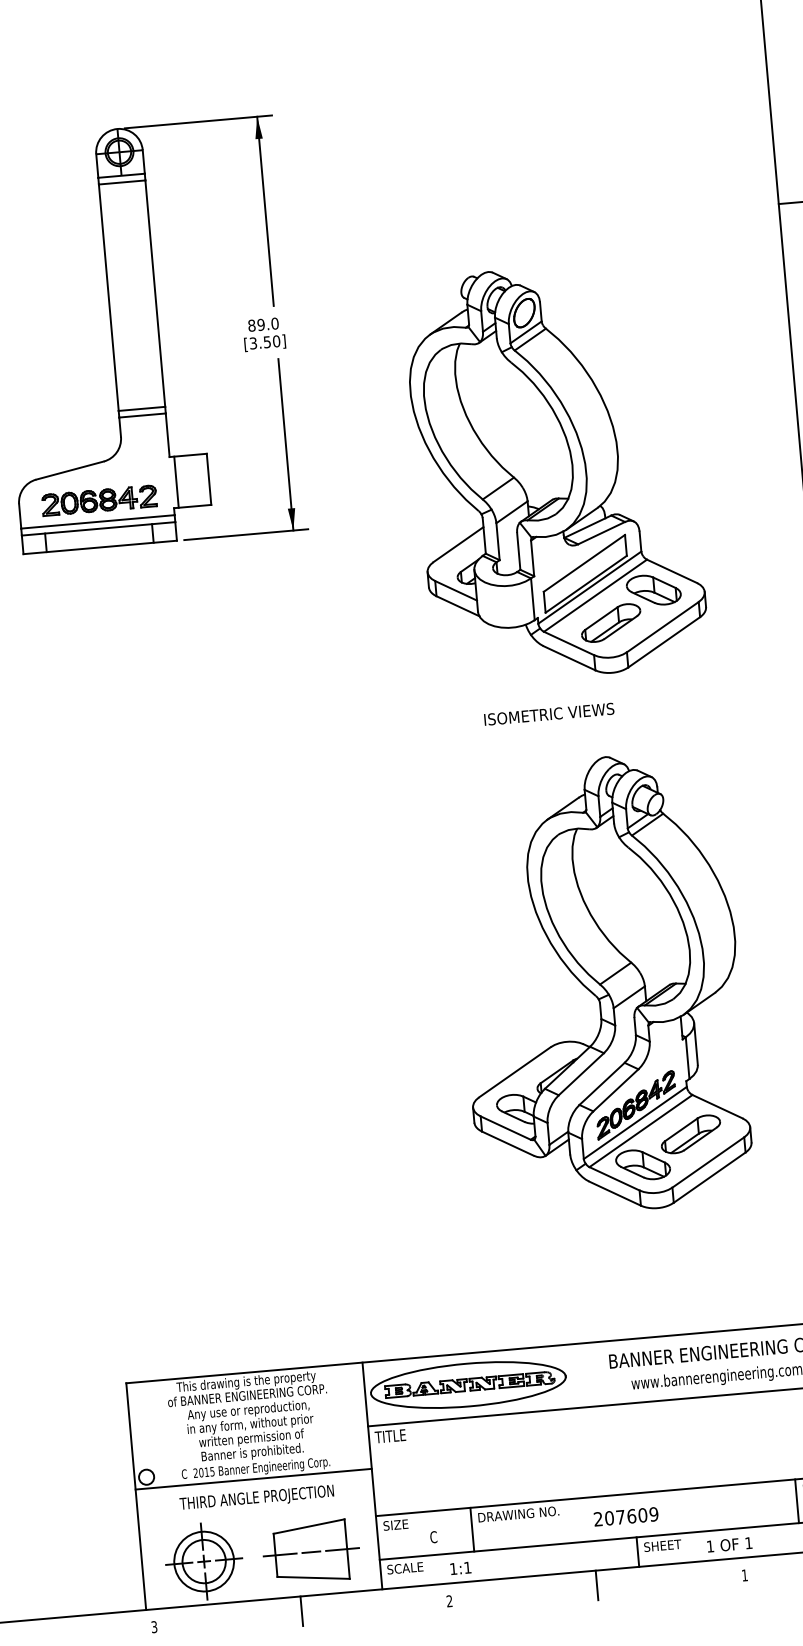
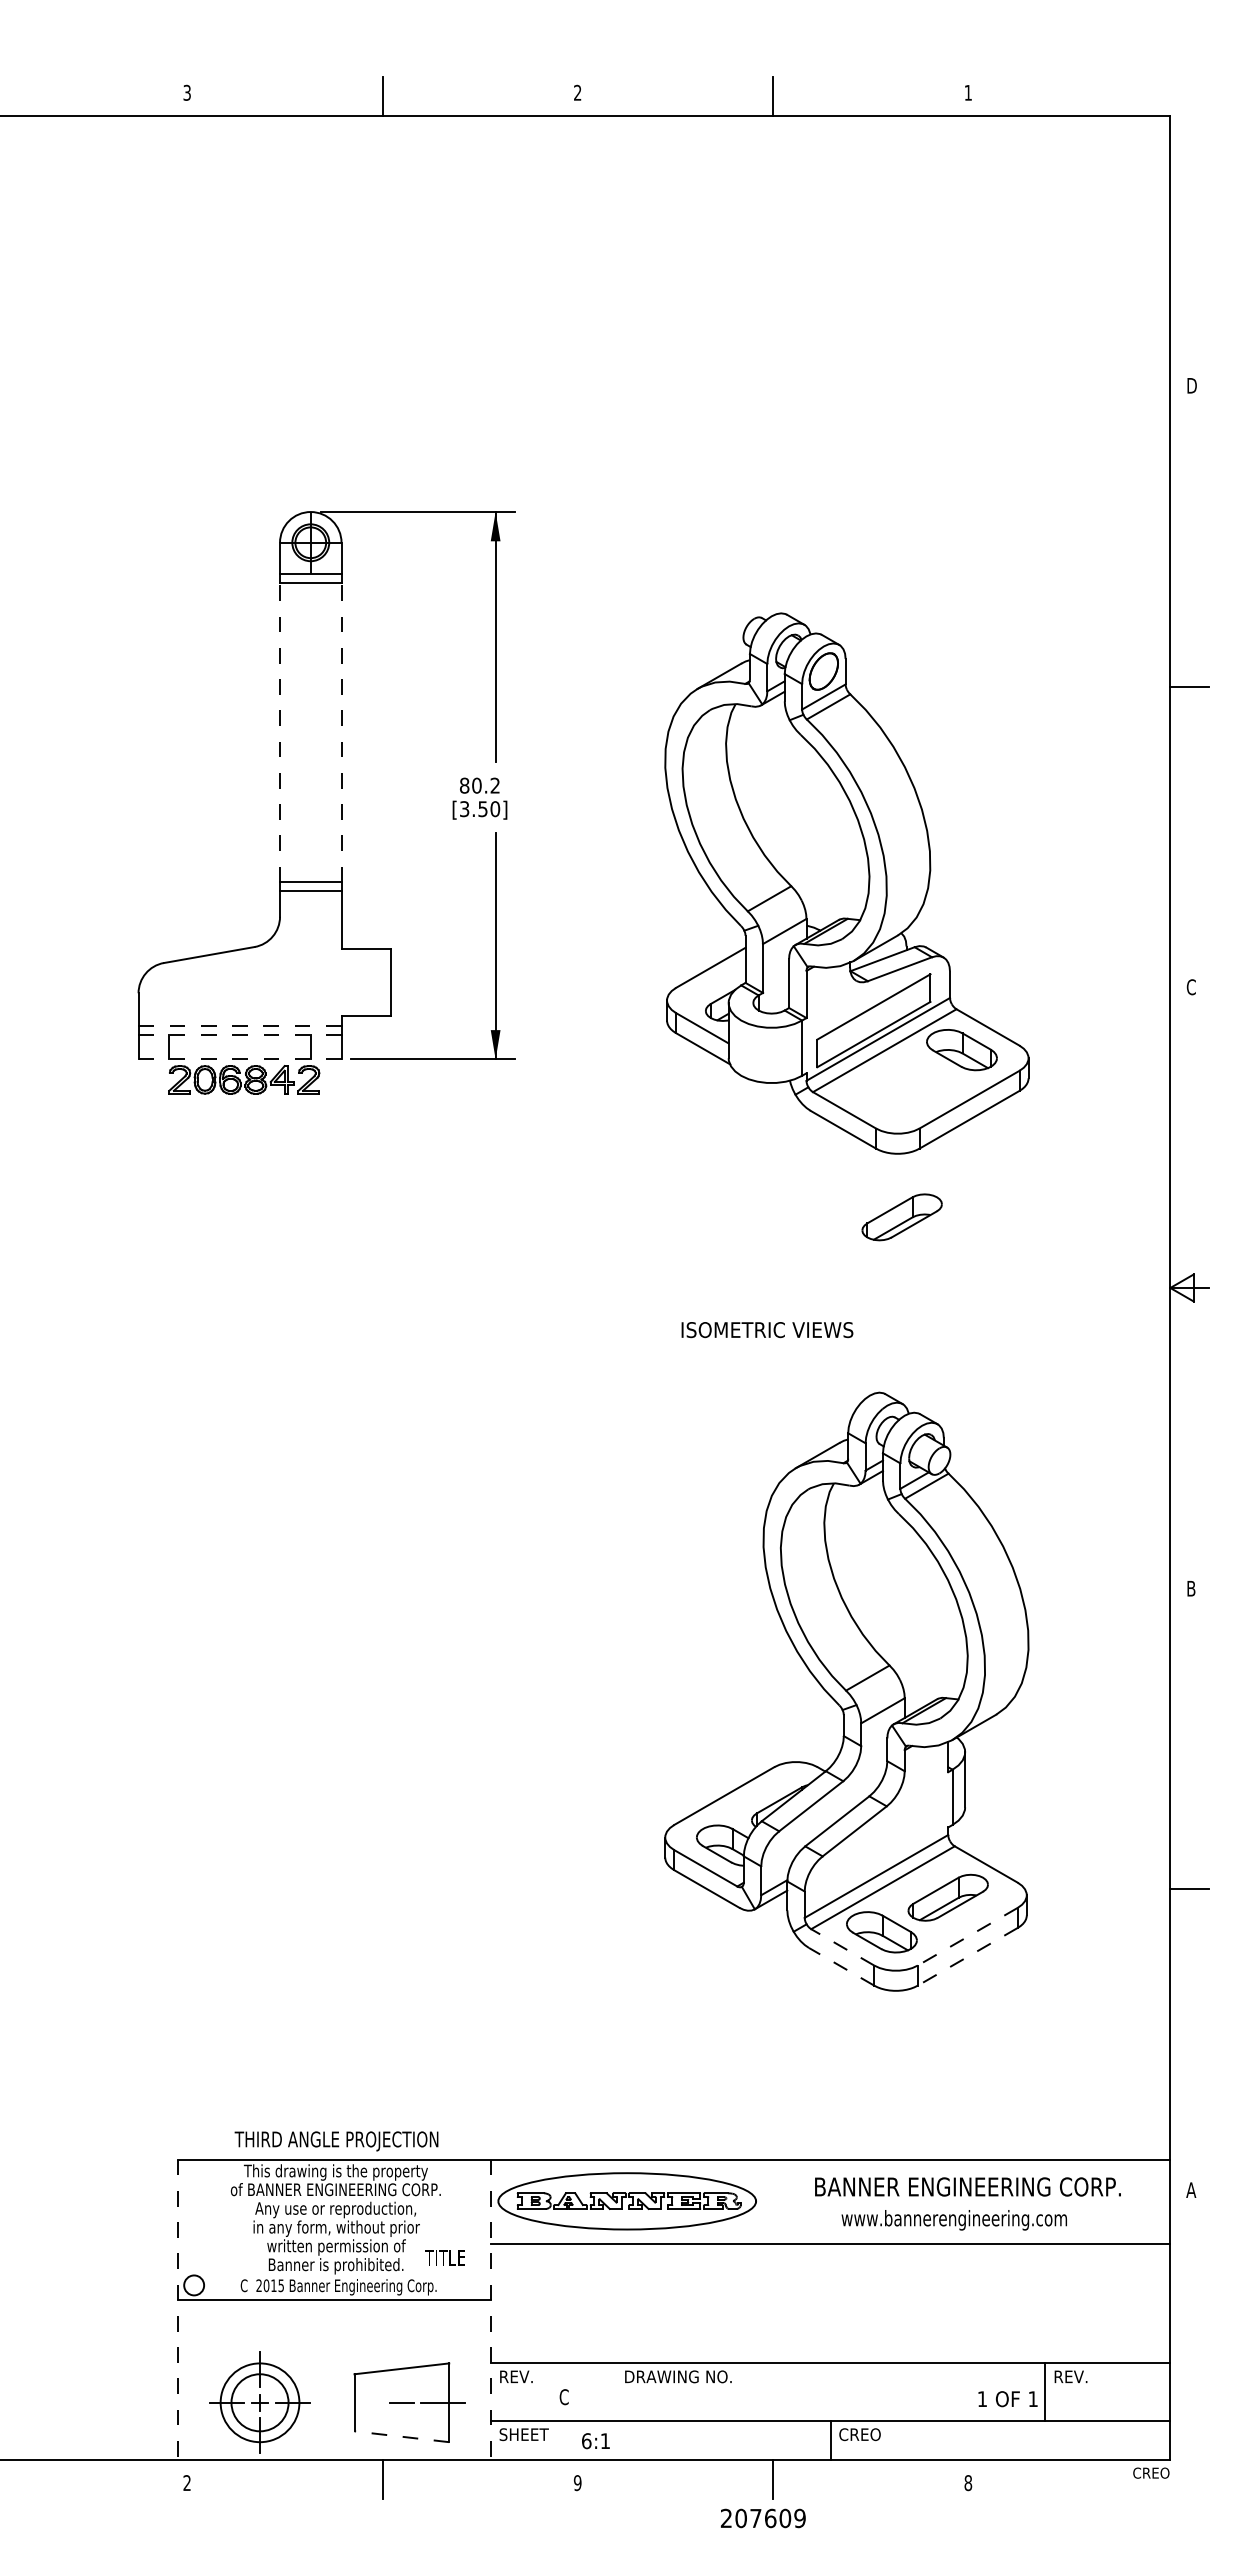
line: (155, 293) -> (341, 732), solid -> dashed
line: (109, 297) -> (280, 732), solid -> dashed
text: (268, 324) -> (486, 785), 89.0 -> 80.2
part: (555, 471) -> (846, 883), moved
line: (176, 482) -> (347, 982), removed
part: (99, 500) -> (244, 1079), moved
line: (97, 521) -> (239, 1025), solid -> dashed
line: (98, 528) -> (240, 1034), solid -> dashed
line: (100, 547) -> (240, 1059), solid -> dashed
text: (549, 714) -> (767, 1330), moved
part: (636, 1105) -> (879, 1853), removed
line: (708, 1162) -> (967, 1936), solid -> dashed
line: (709, 1177) -> (967, 1956), solid -> dashed
line: (614, 1178) -> (842, 1947), solid -> dashed
line: (614, 1193) -> (841, 1966), solid -> dashed
text: (390, 1436) -> (444, 2257), moved
line: (372, 1475) -> (490, 2309), solid -> dashed
line: (136, 1496) -> (178, 2309), solid -> dashed
text: (256, 1498) -> (336, 2141), moved
text: (625, 1516) -> (762, 2518), moved
text: (395, 1524) -> (515, 2376), SIZE -> REV.
line: (472, 1529) -> (615, 2391), removed
text: (662, 1545) -> (863, 2434), SHEET -> CREO
text: (729, 1545) -> (1007, 2399), moved
line: (280, 1554) -> (360, 2402), removed
text: (409, 1567) -> (528, 2434), SCALE -> SHEET
text: (453, 1569) -> (586, 2441), 1:1 -> 6:1
text: (745, 1575) -> (968, 2483), 1 -> 8
line: (313, 1577) -> (401, 2436), solid -> dashed
text: (449, 1601) -> (577, 2483), 2 -> 9
text: (153, 1627) -> (186, 2483), 3 -> 2

